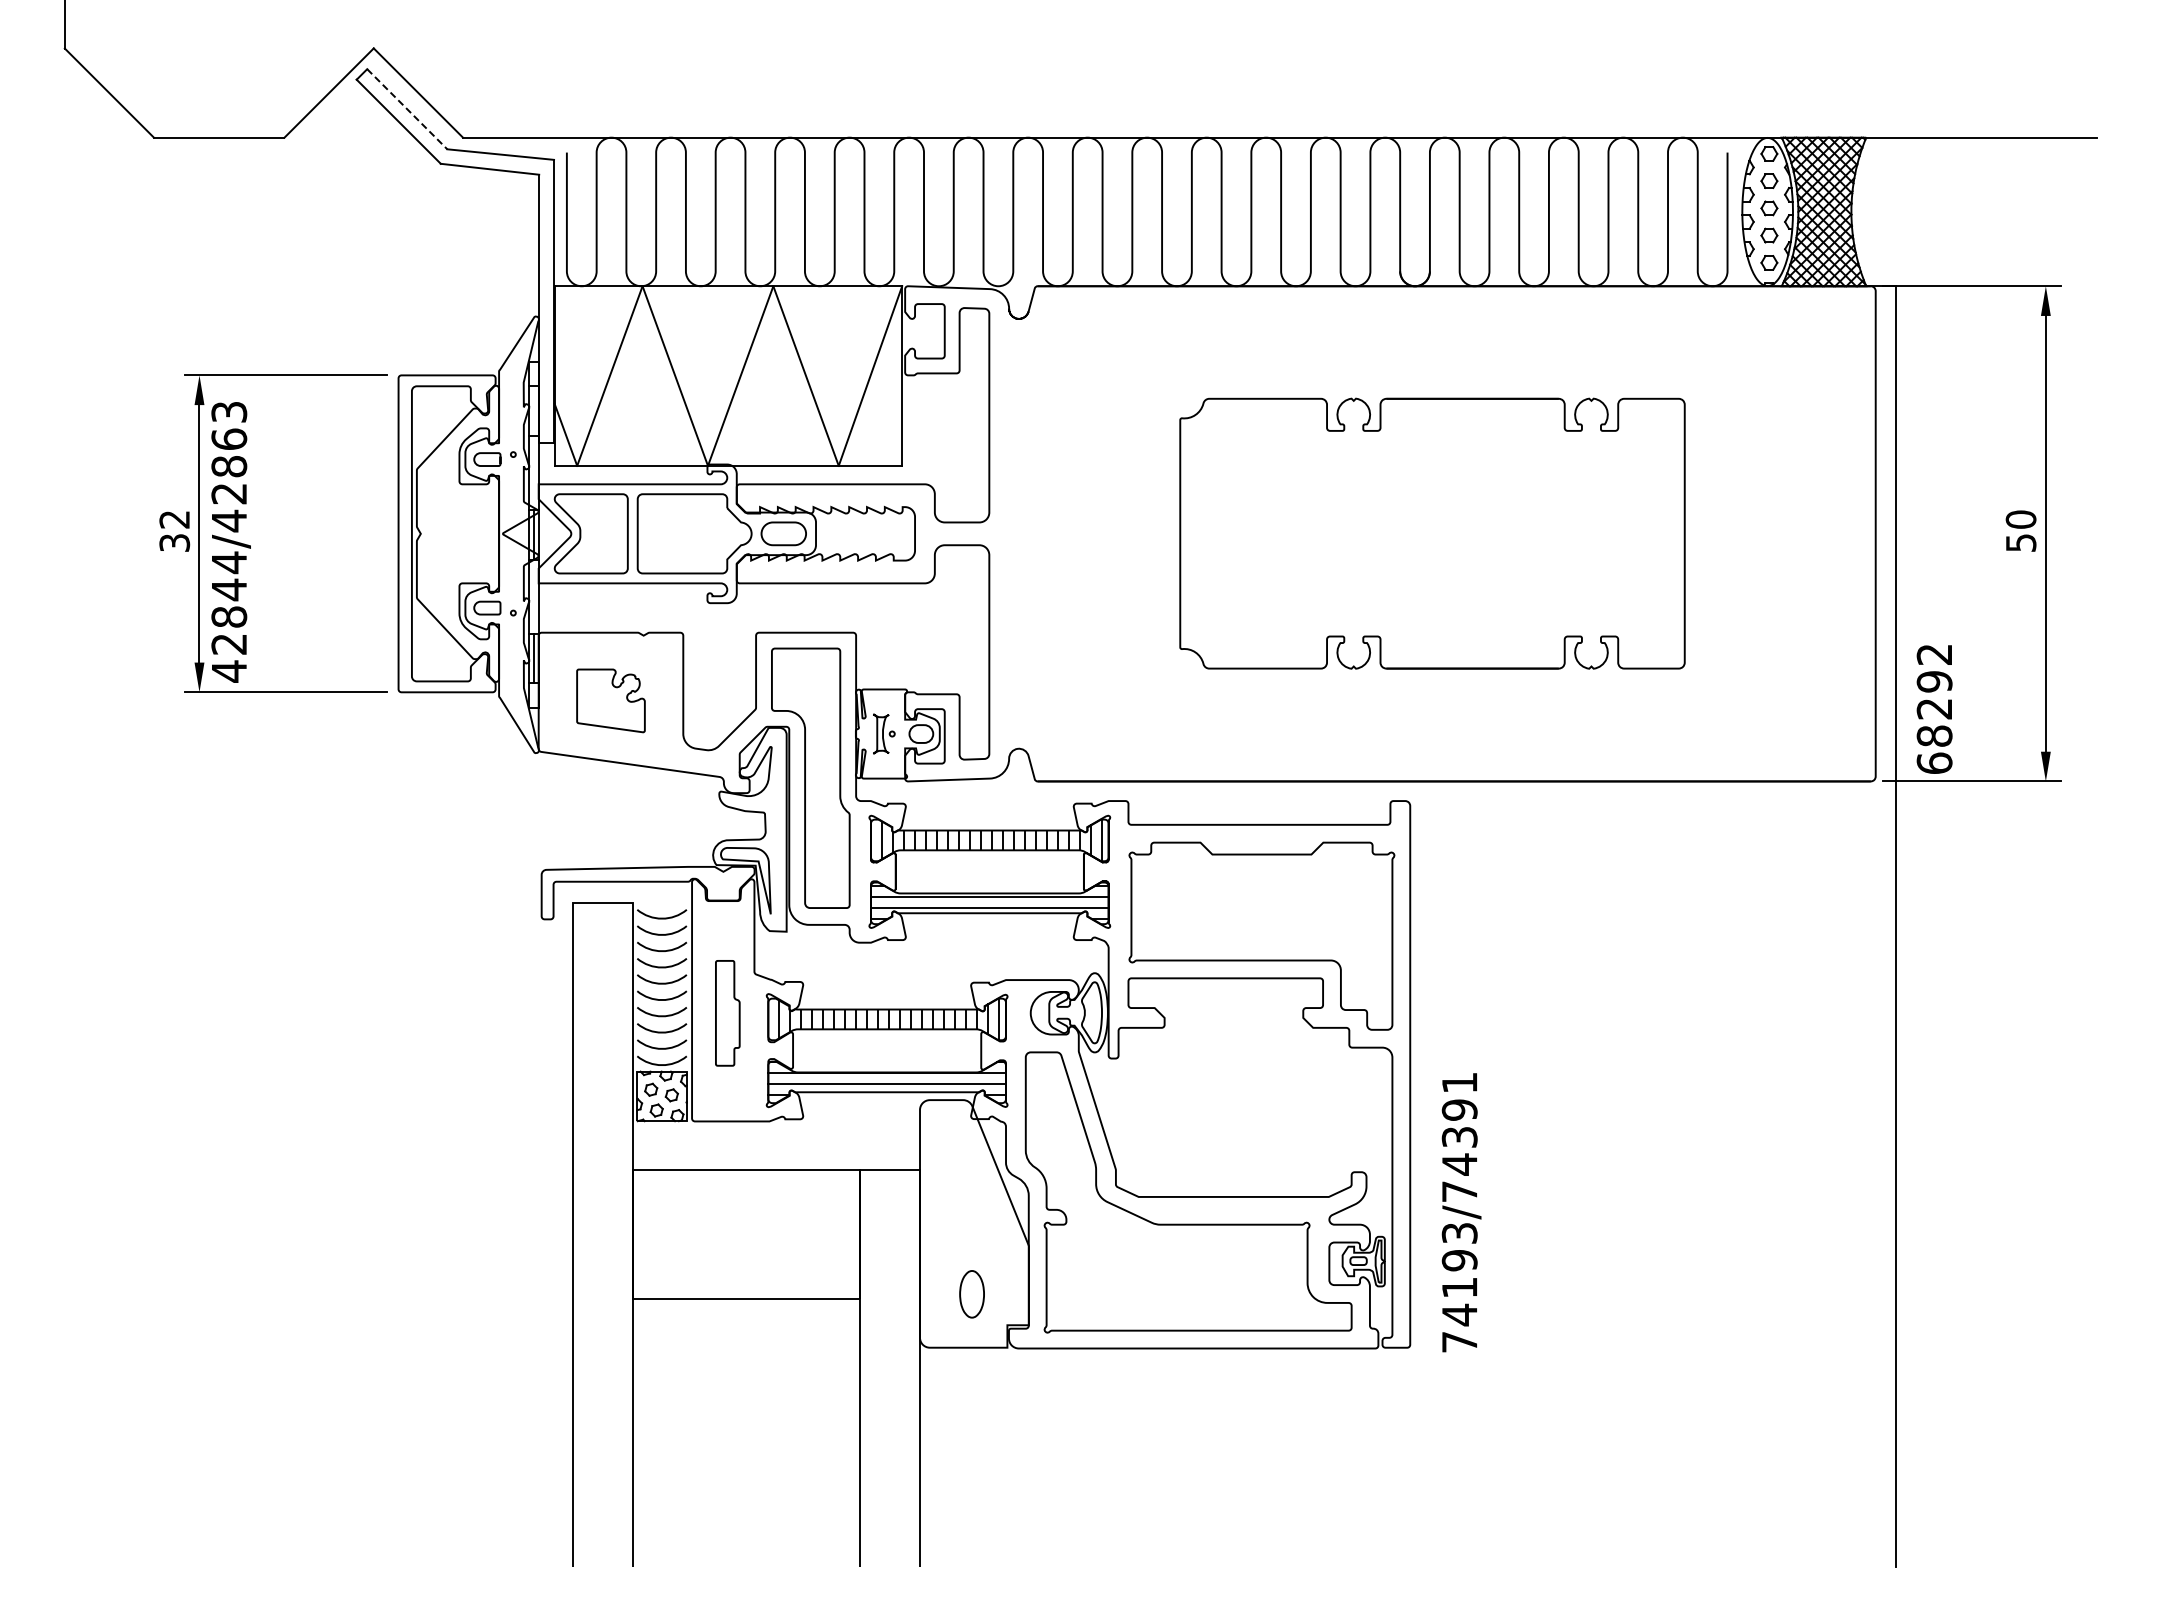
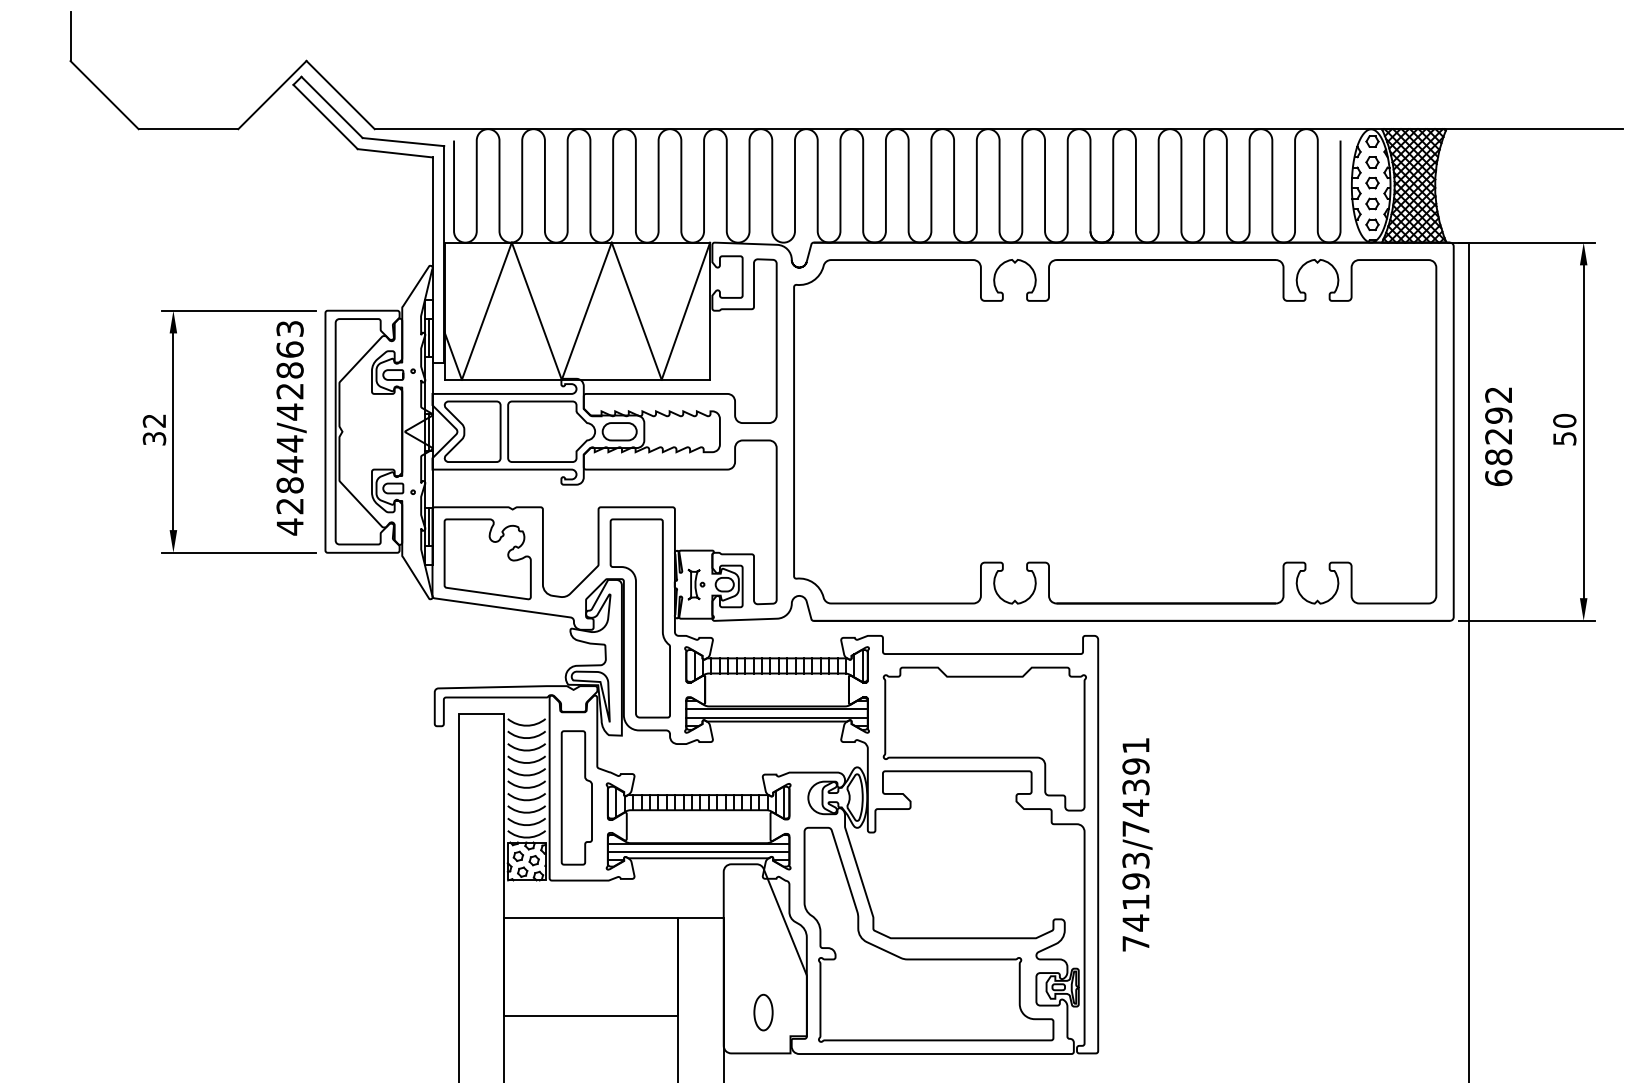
line: (407, 109) -> (332, 107), dashed -> solid
line: (533, 410) -> (428, 337), added
part: (1432, 533) -> (1115, 431), size x1.67
text: (230, 542) -> (291, 428), moved
part: (610, 700) -> (487, 559), size x1.67
text: (1934, 709) -> (1498, 436), moved
part: (727, 1013) -> (576, 798), size x1.67
text: (1461, 1212) -> (1137, 844), moved

